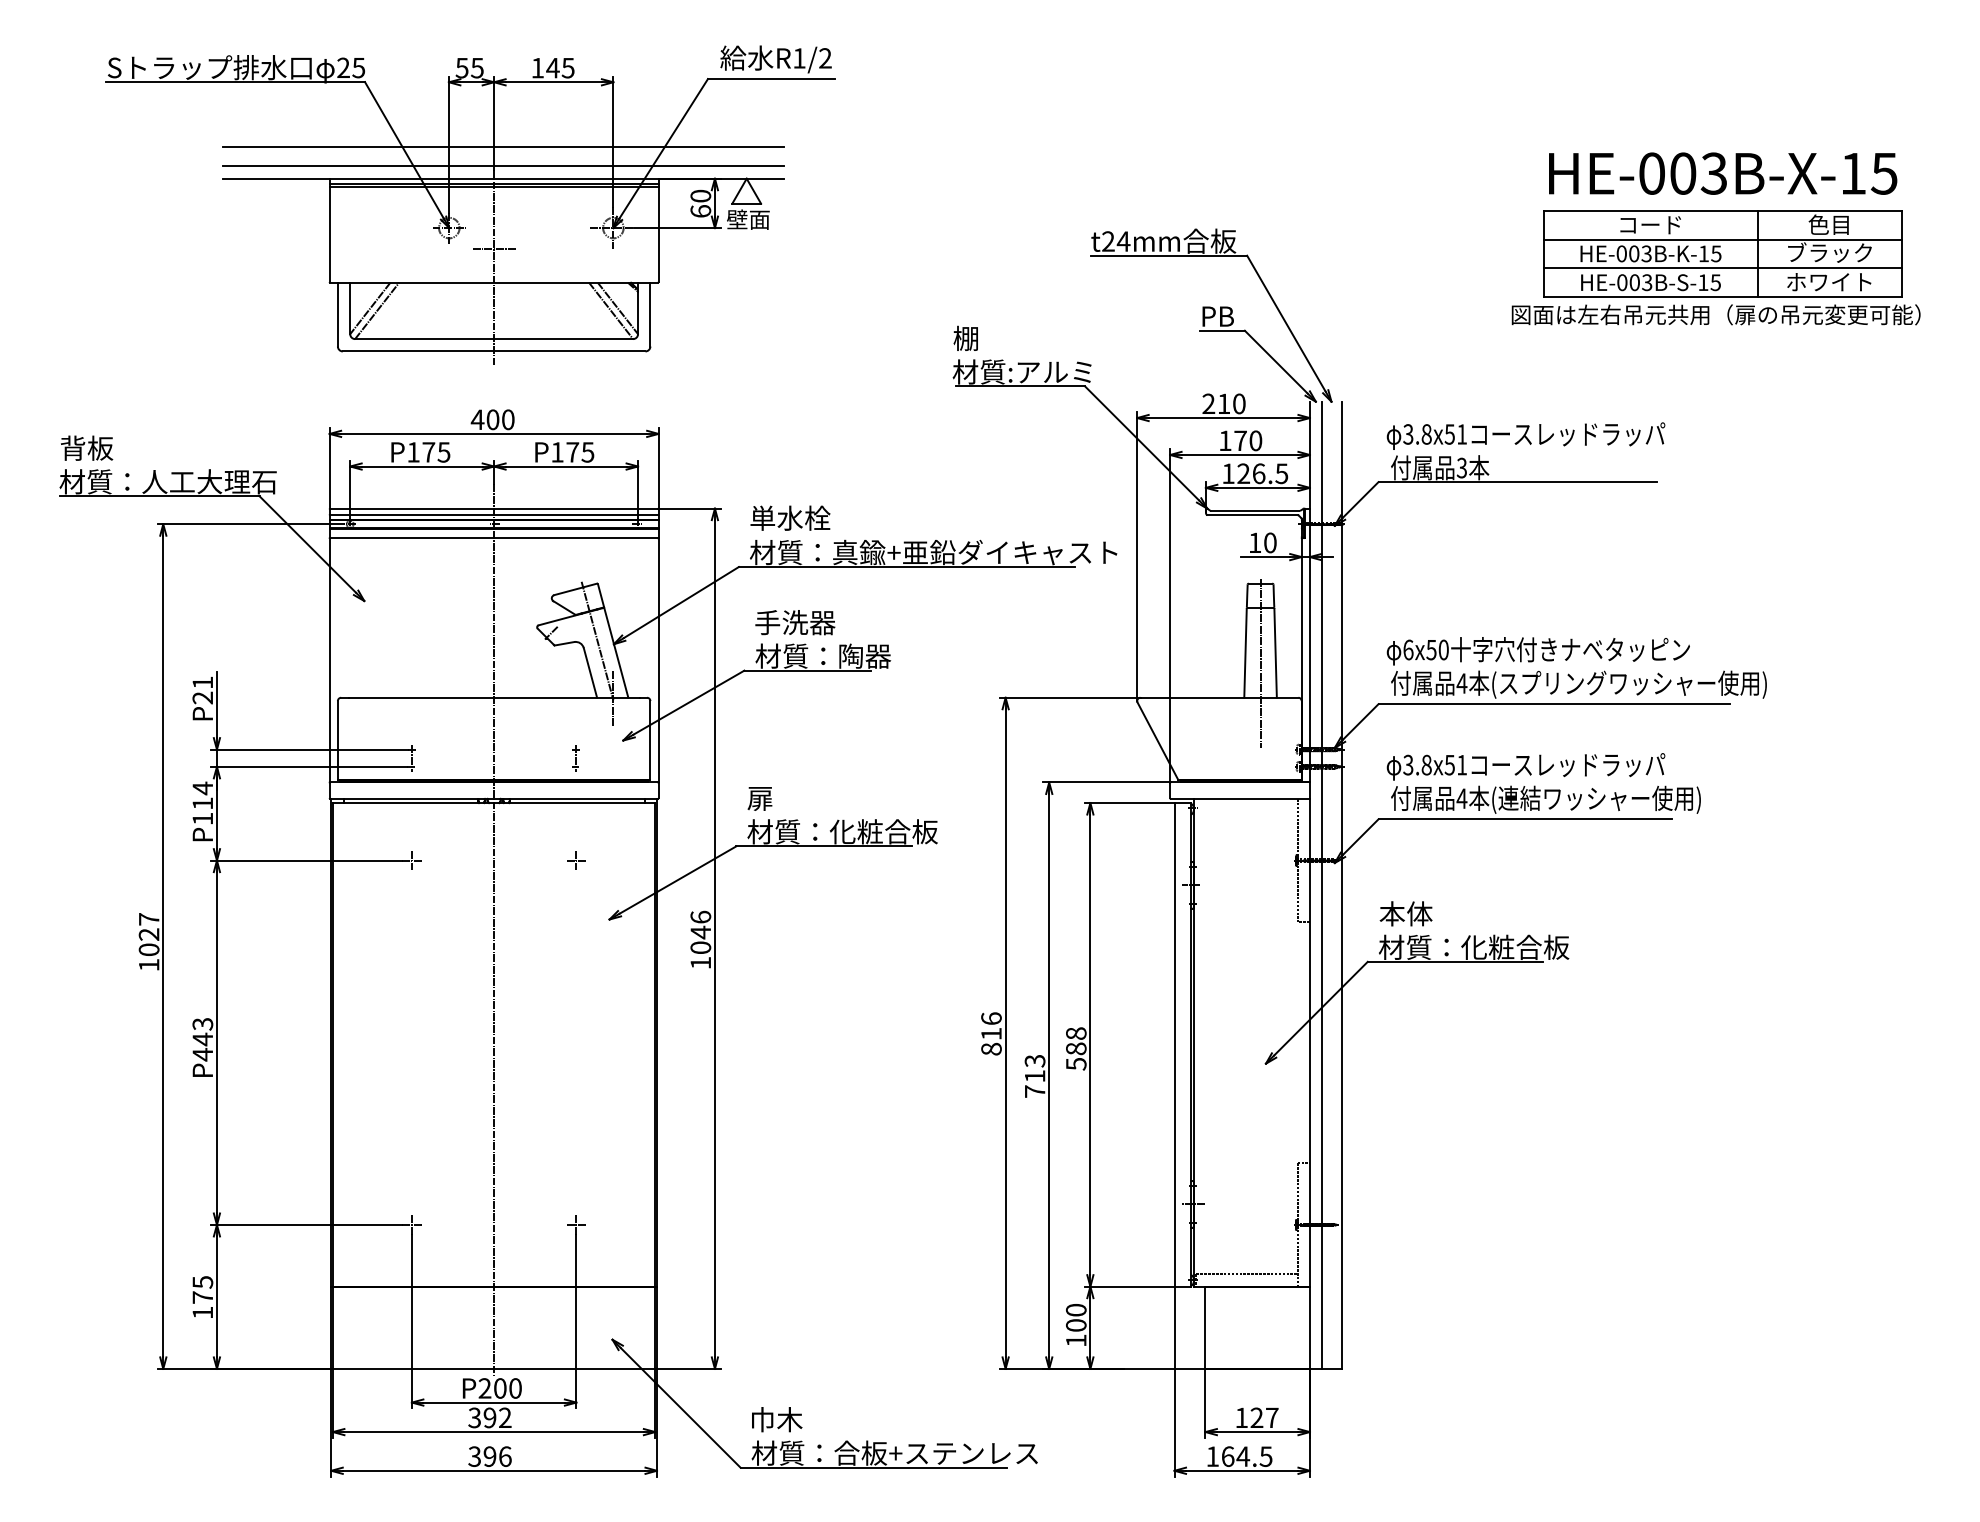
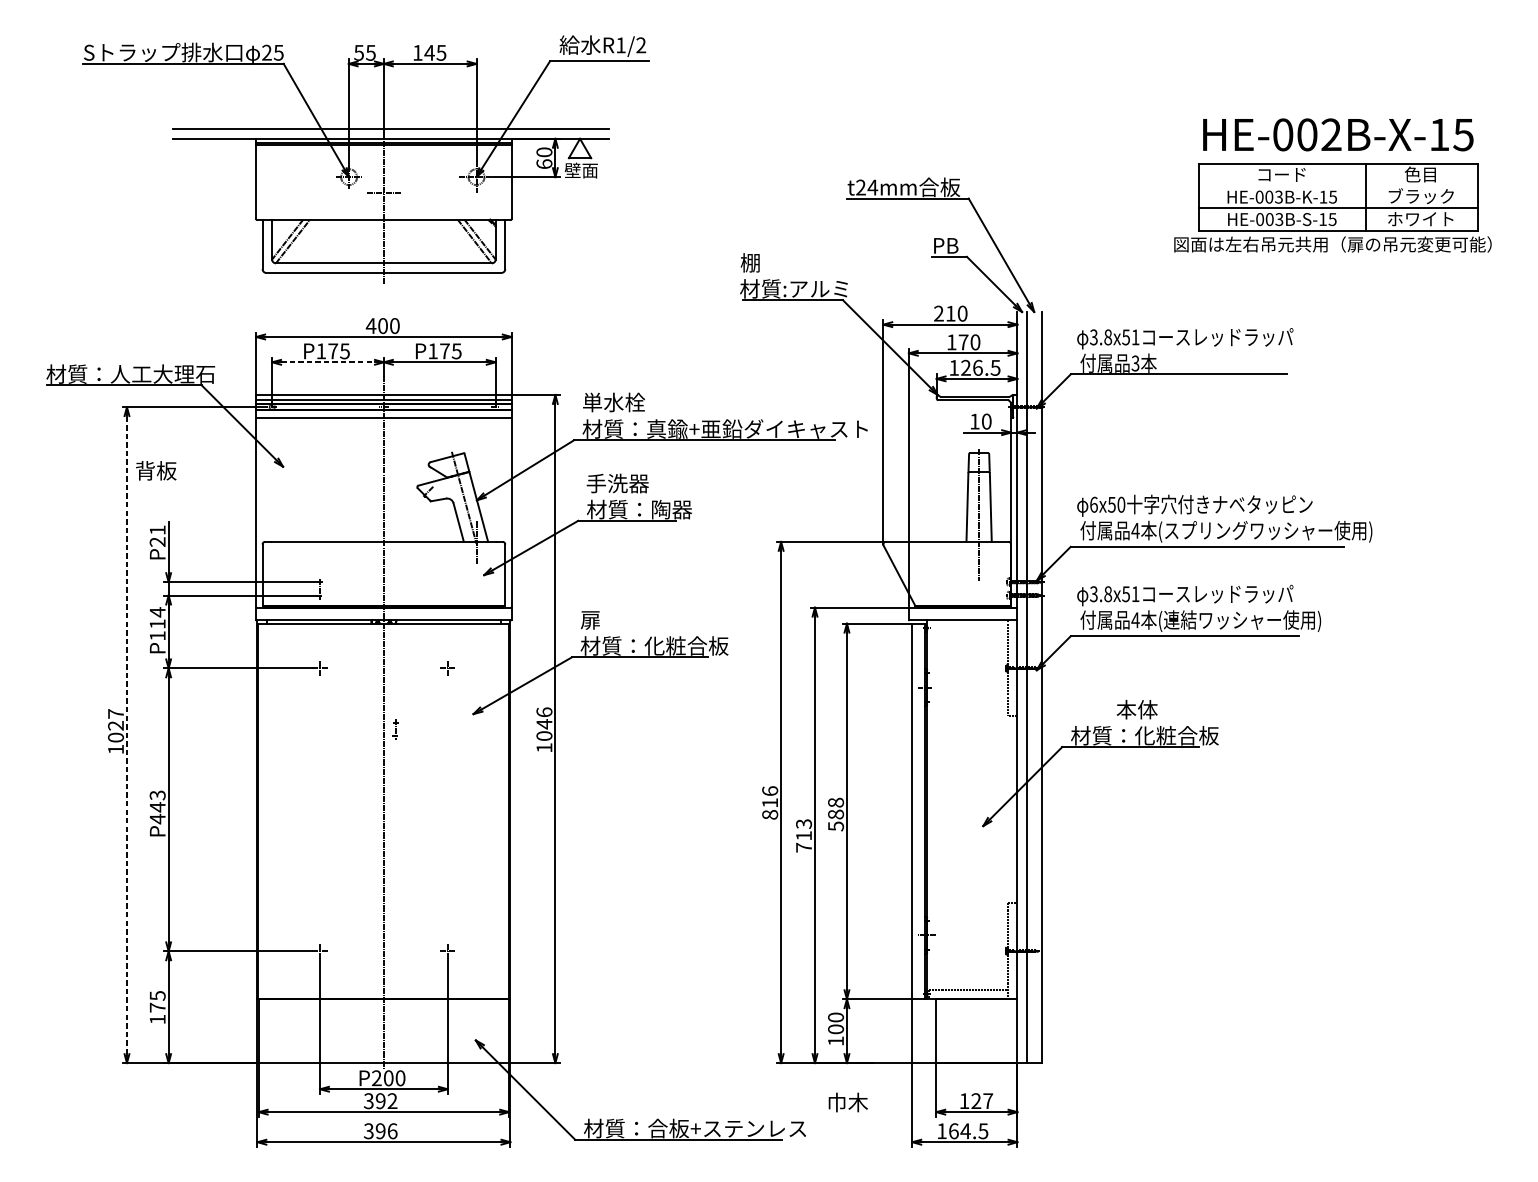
line: (502, 146) -> (390, 113), removed
text: (1713, 173) -> (1330, 134), HE-003B-X-15 -> HE-002B-X-15
line: (1722, 239) -> (1337, 186), removed
text: (87, 447) -> (156, 470), moved
line: (422, 466) -> (328, 362), solid -> dashed
part: (575, 758) -> (395, 729), moved
text: (1405, 913) -> (1136, 709), moved
line: (163, 946) -> (127, 735), solid -> dashed
text: (777, 1419) -> (848, 1102), moved

